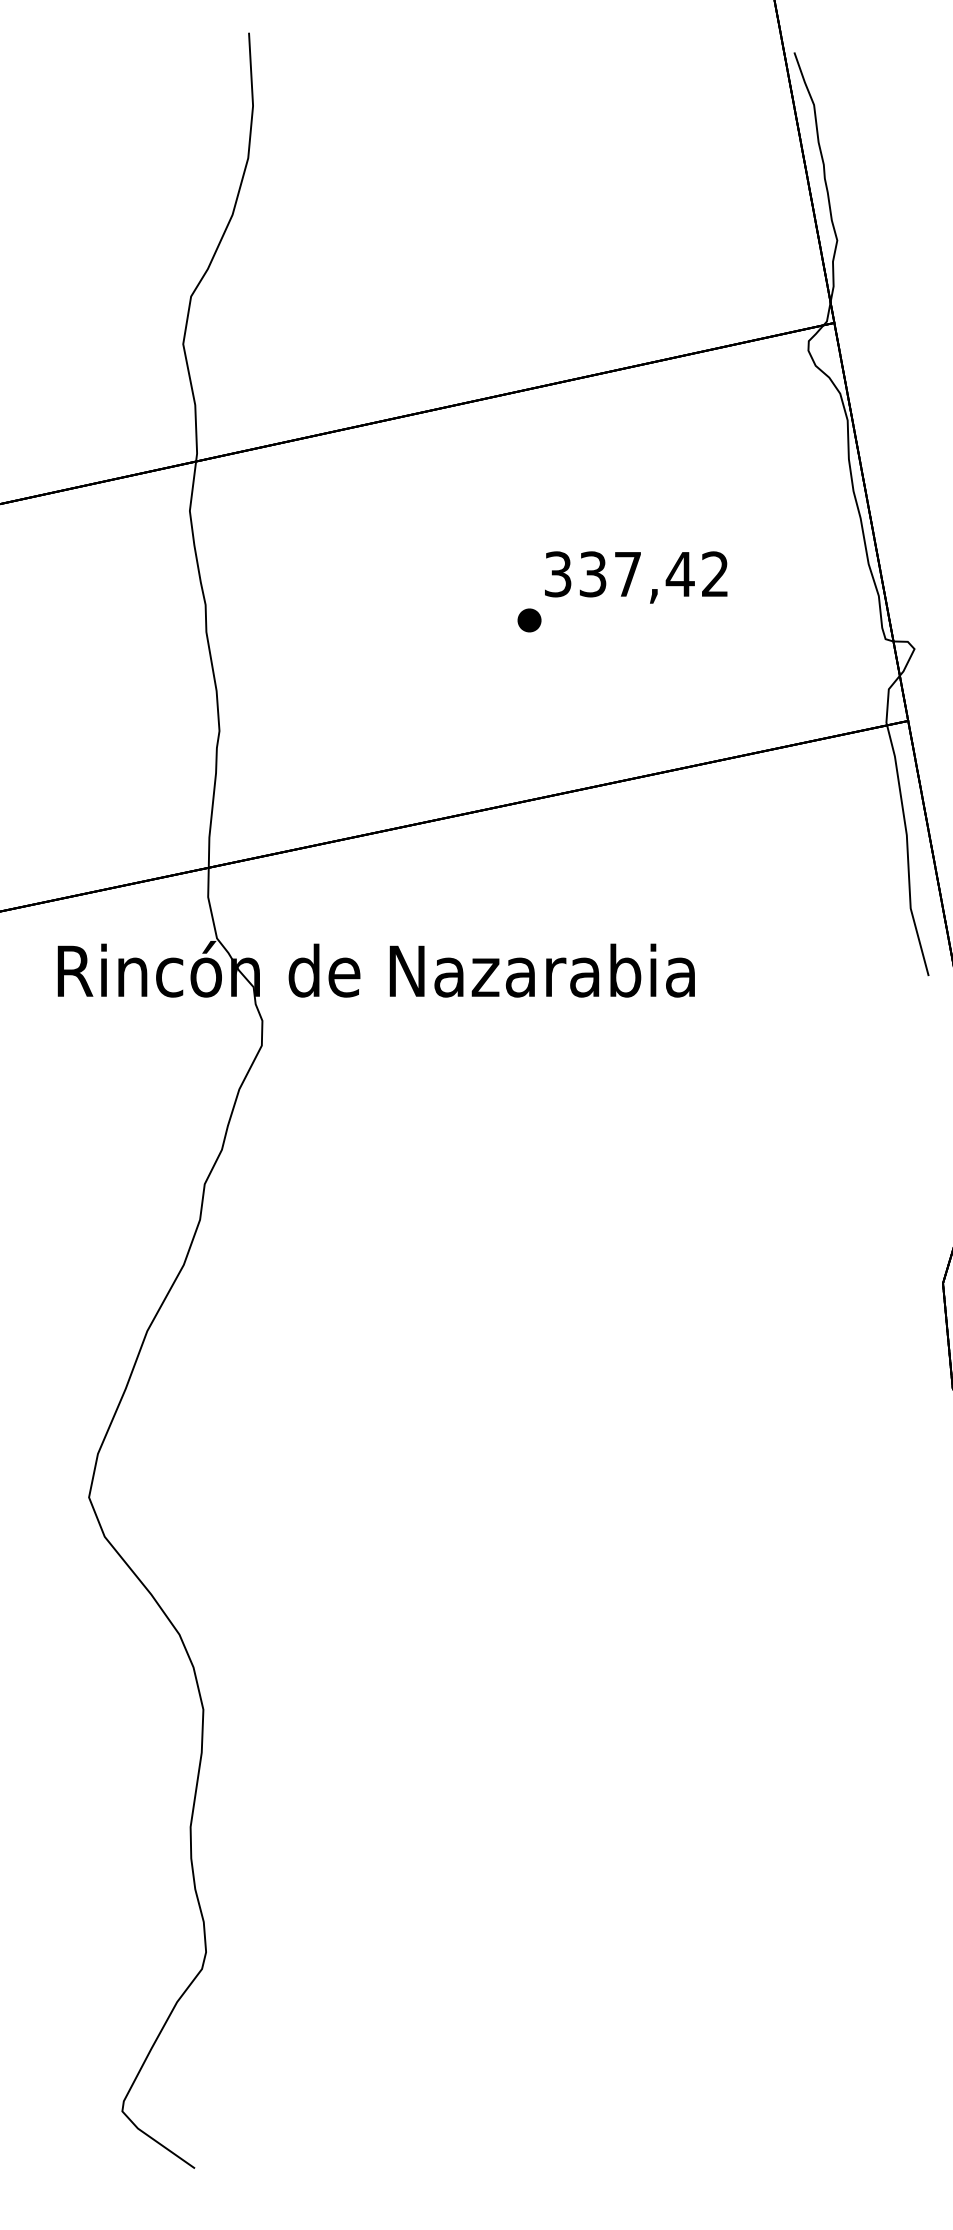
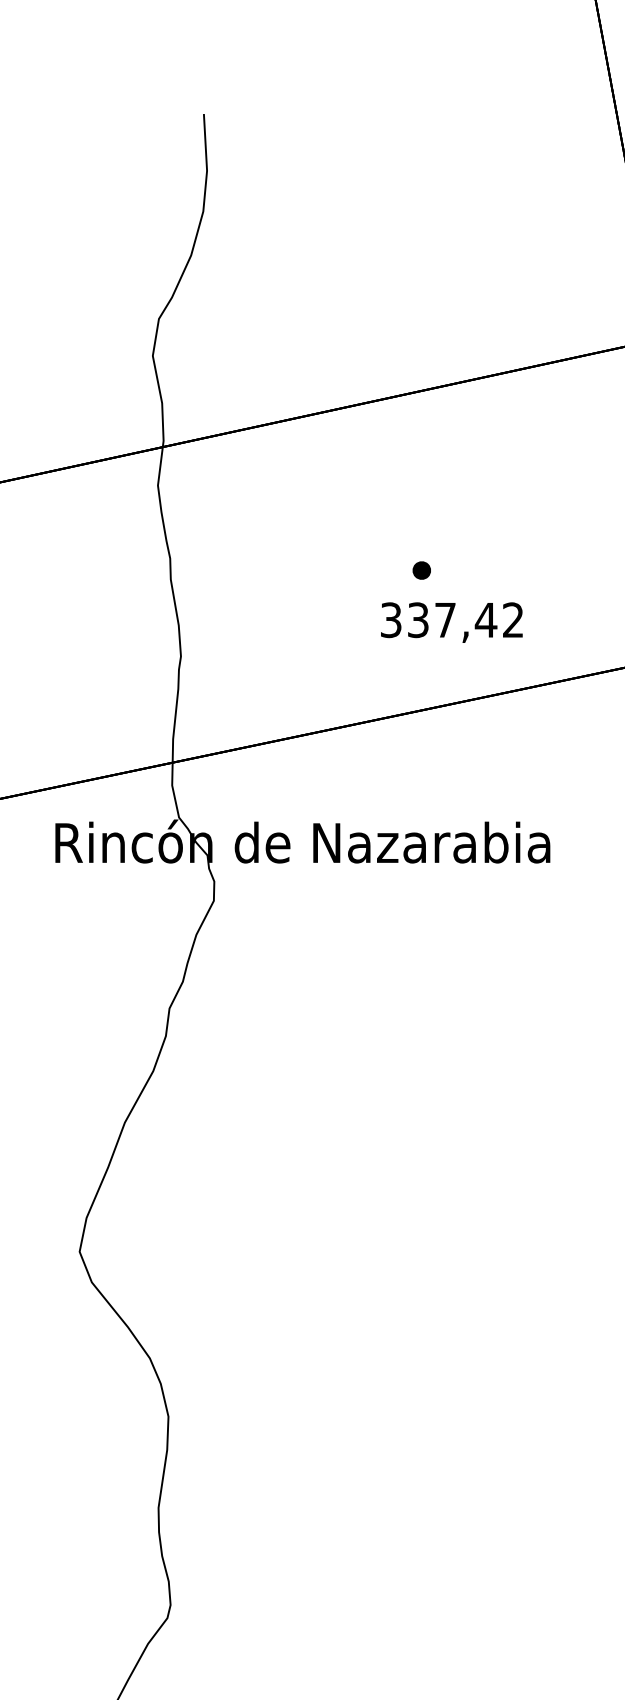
text: (636, 577) -> (452, 622), moved

